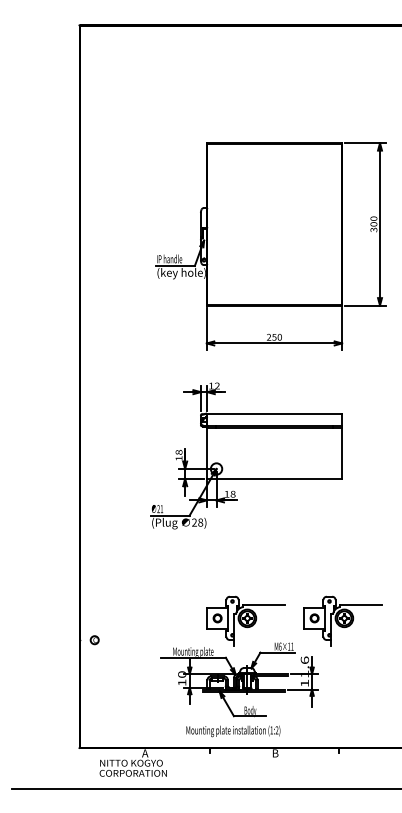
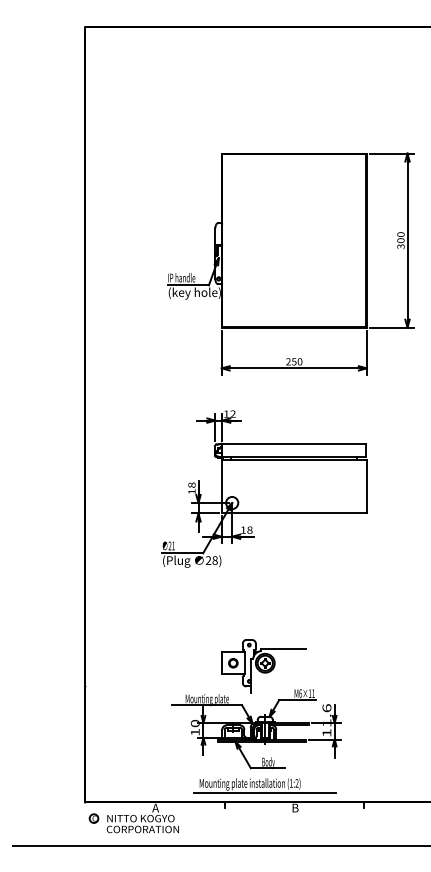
part: (342, 620) -> (367, 665), removed
part: (94, 640) -> (93, 818), moved
line: (247, 739) -> (265, 793), added

